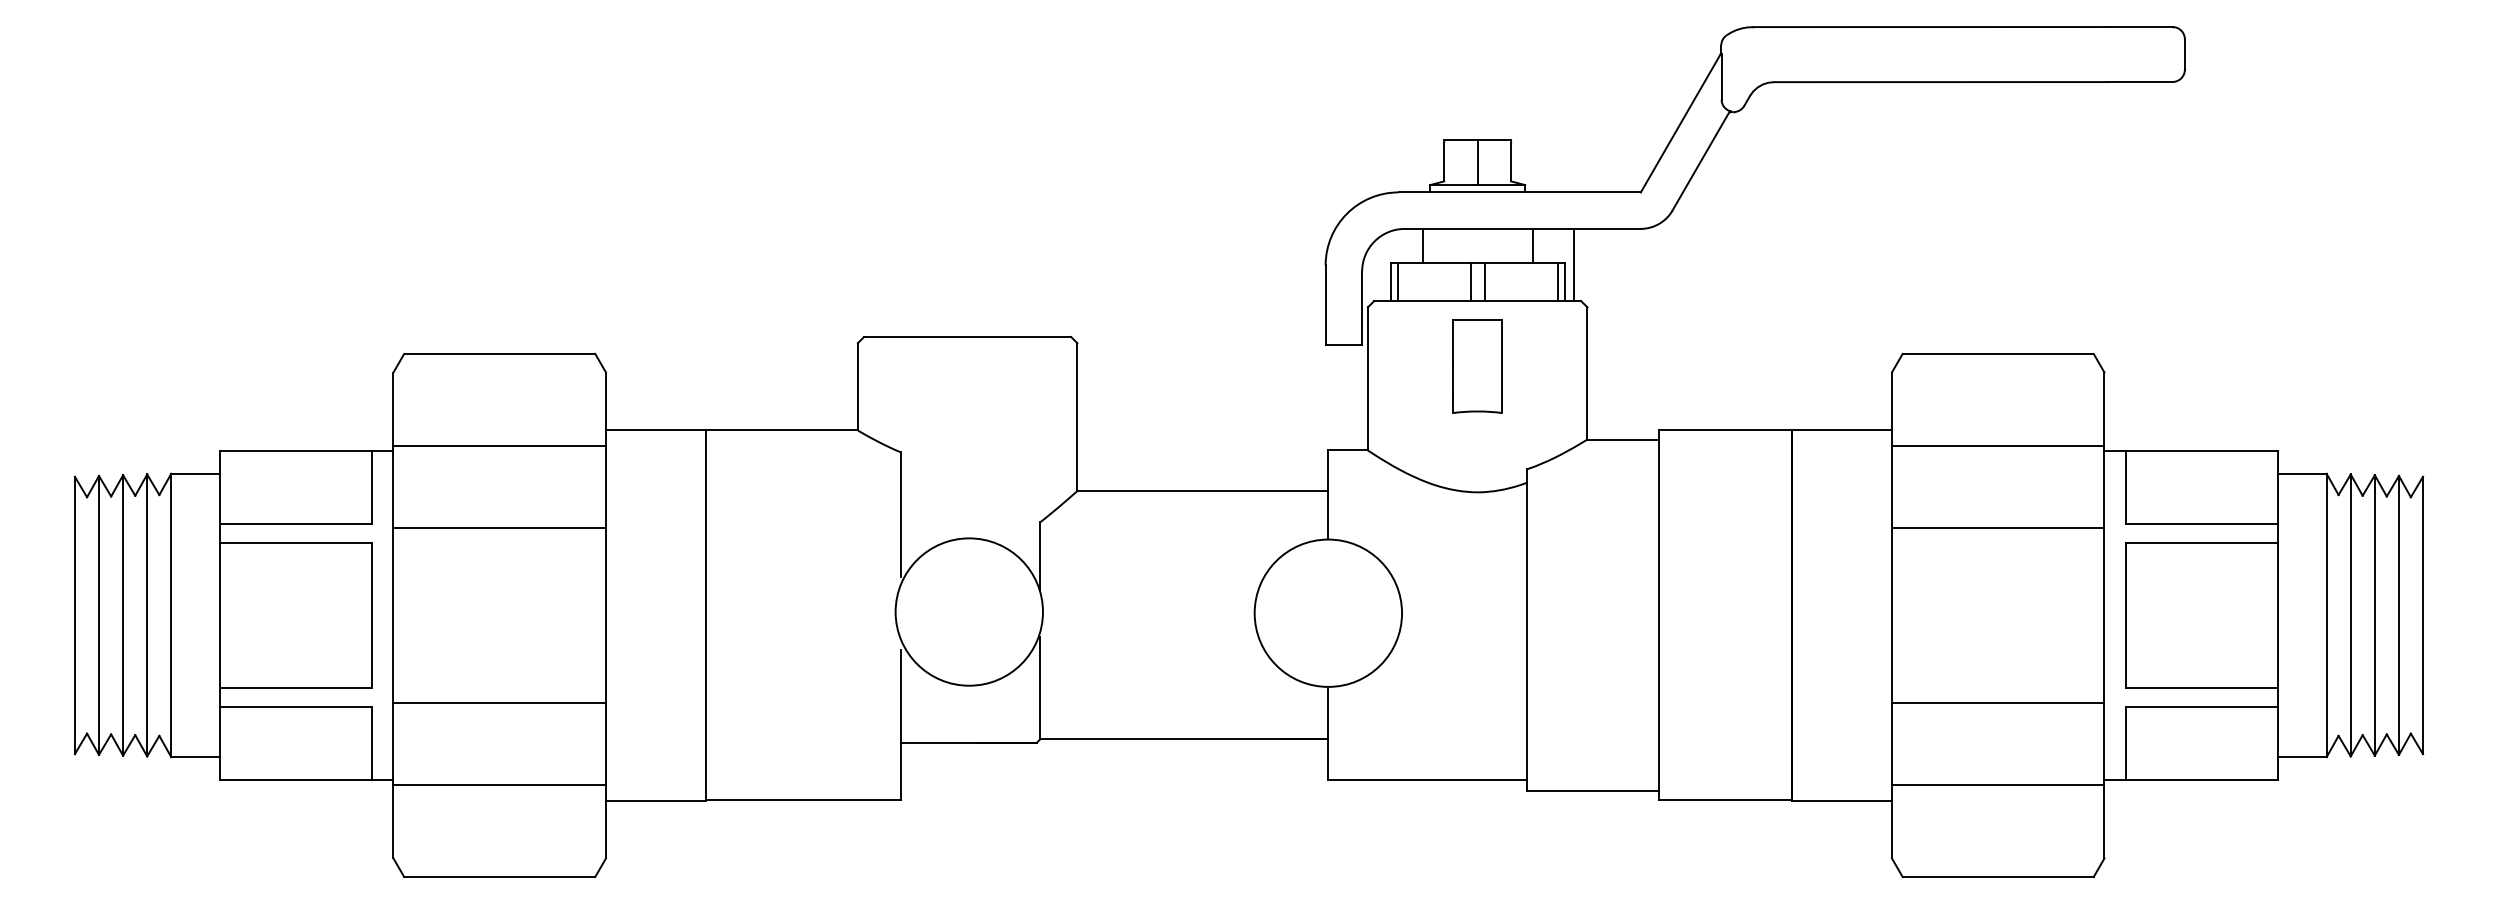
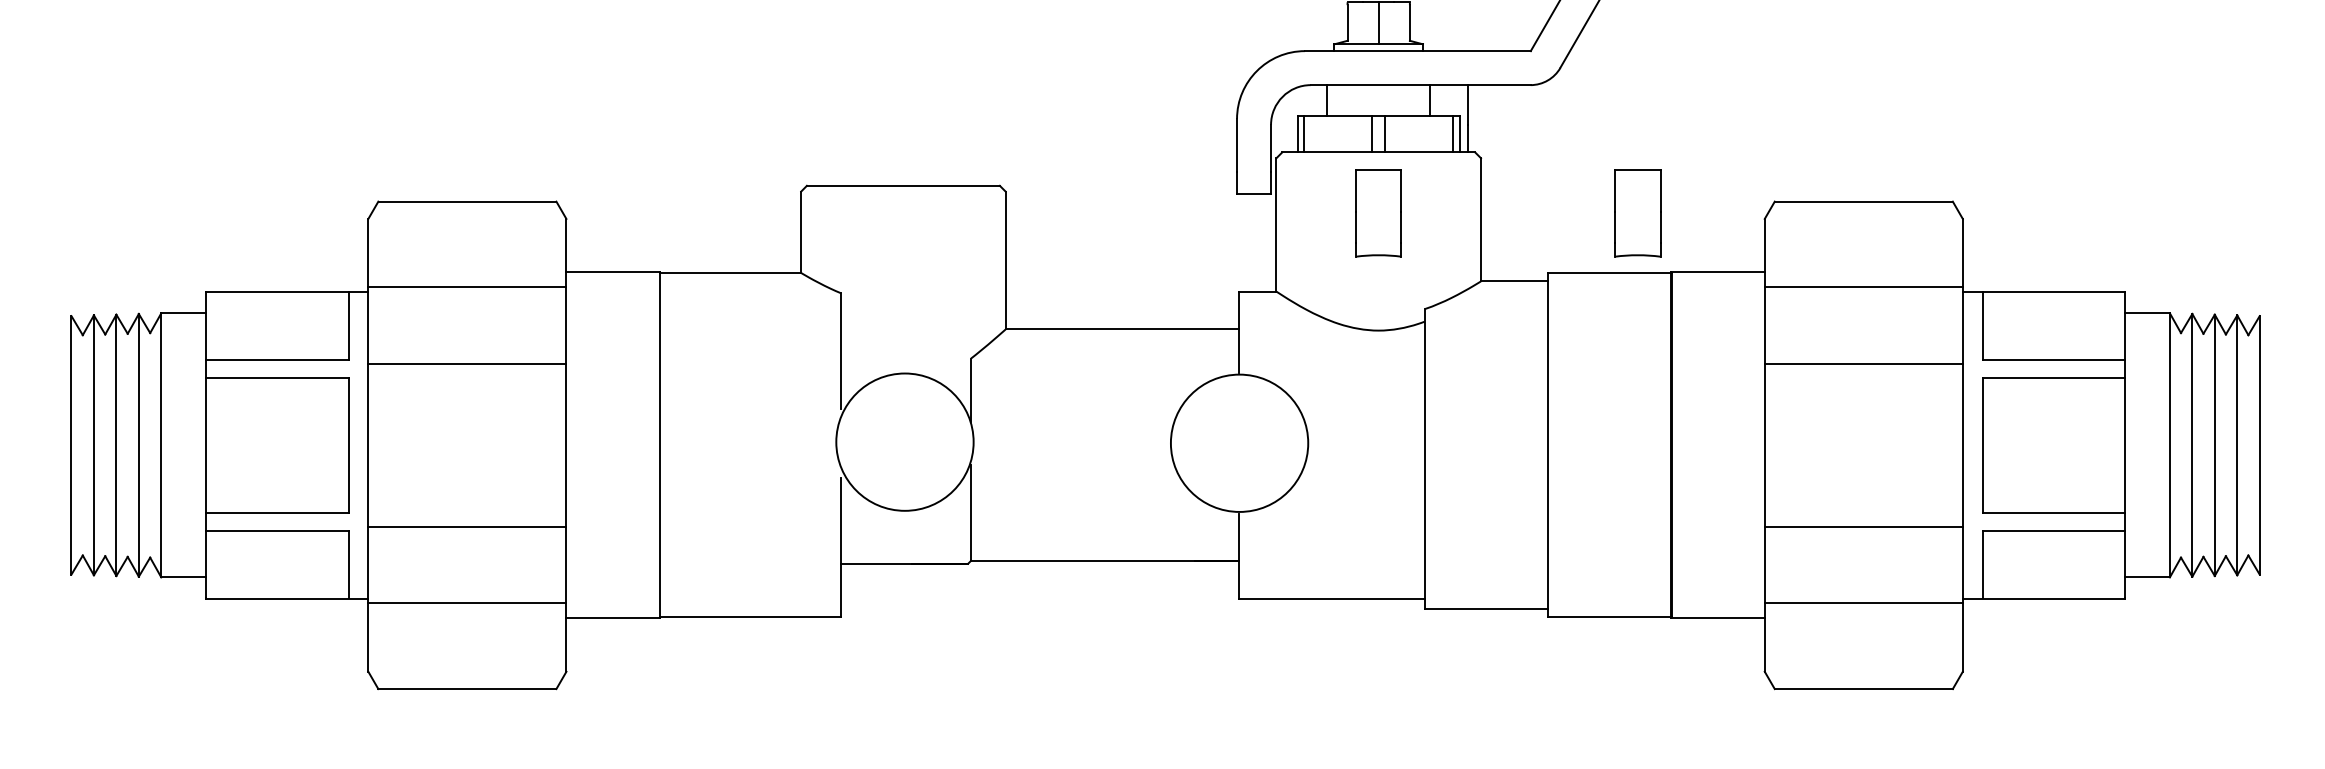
part: (1755, 366) -> (1637, 213), added

